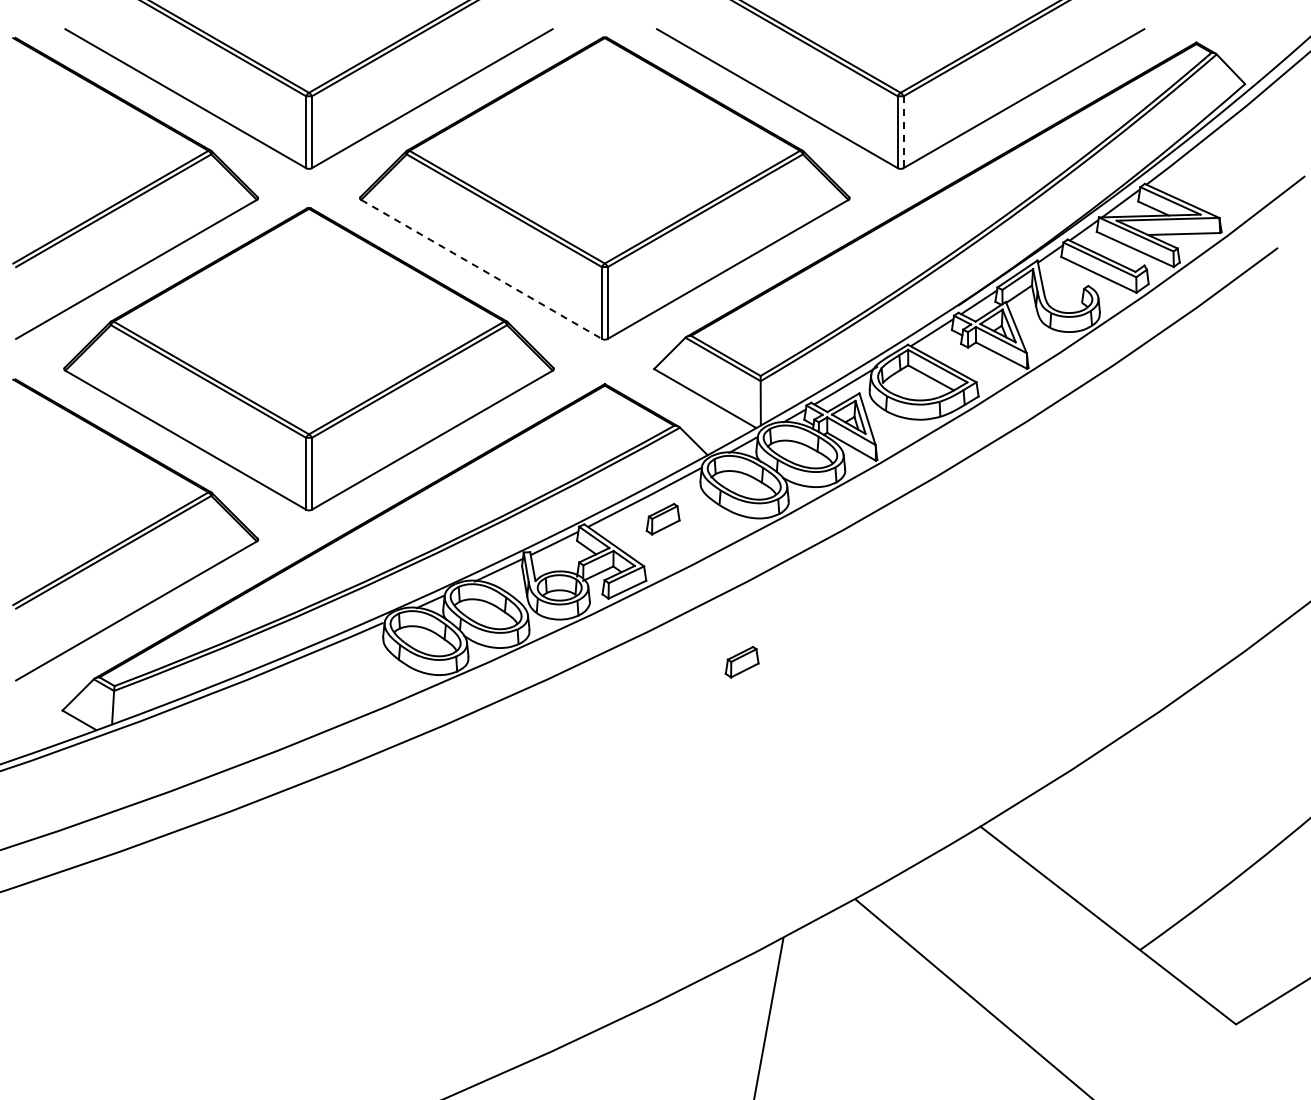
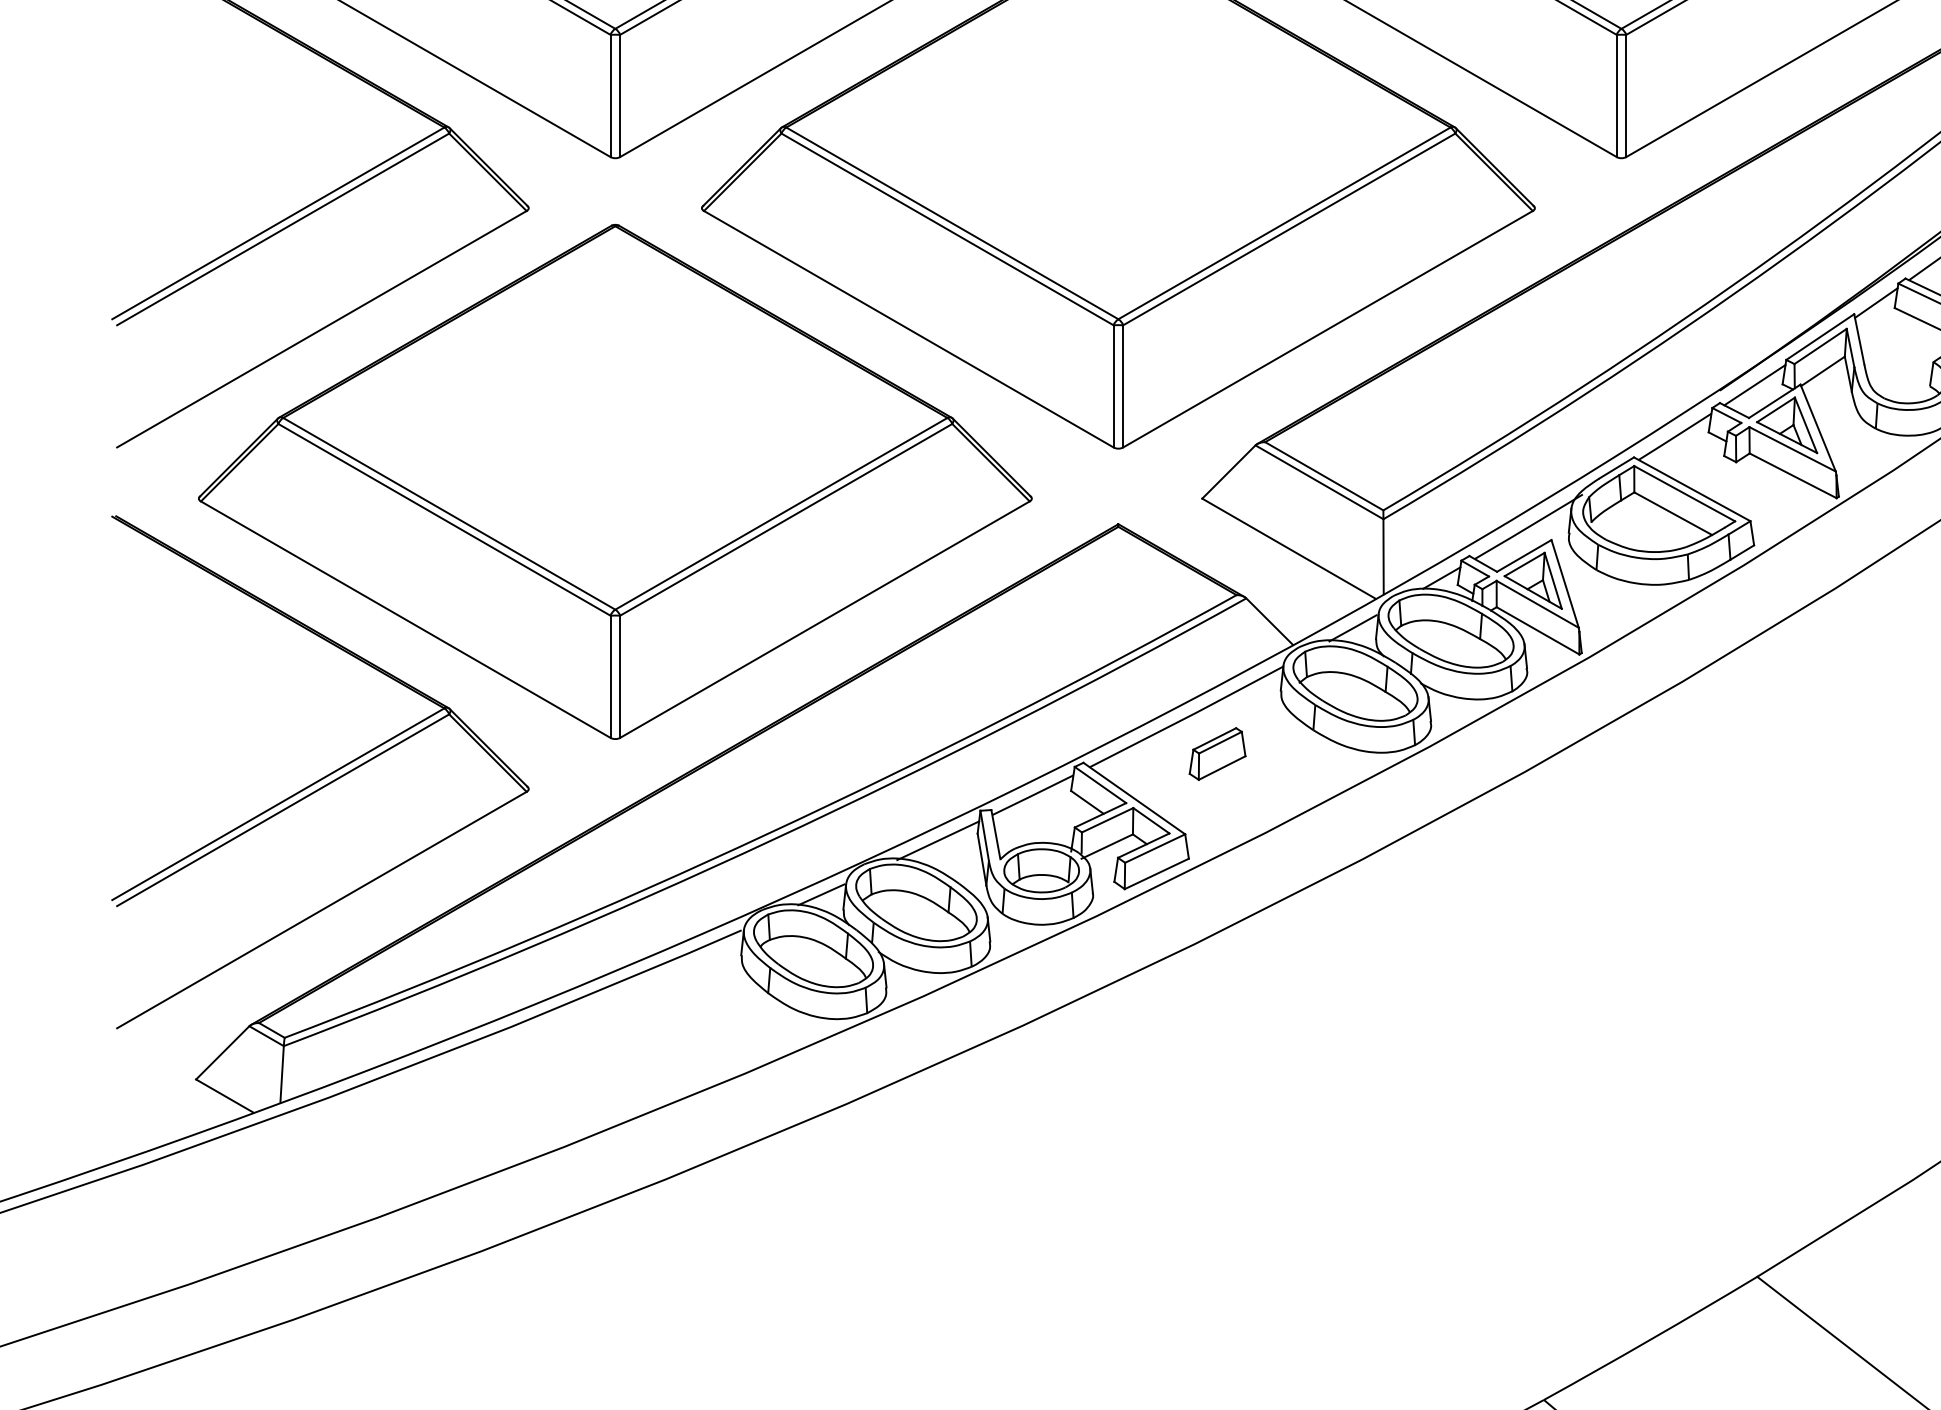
line: (903, 132) -> (1626, 96), dashed -> solid
line: (482, 269) -> (910, 329), dashed -> solid
part: (741, 662) -> (1350, 997), removed

